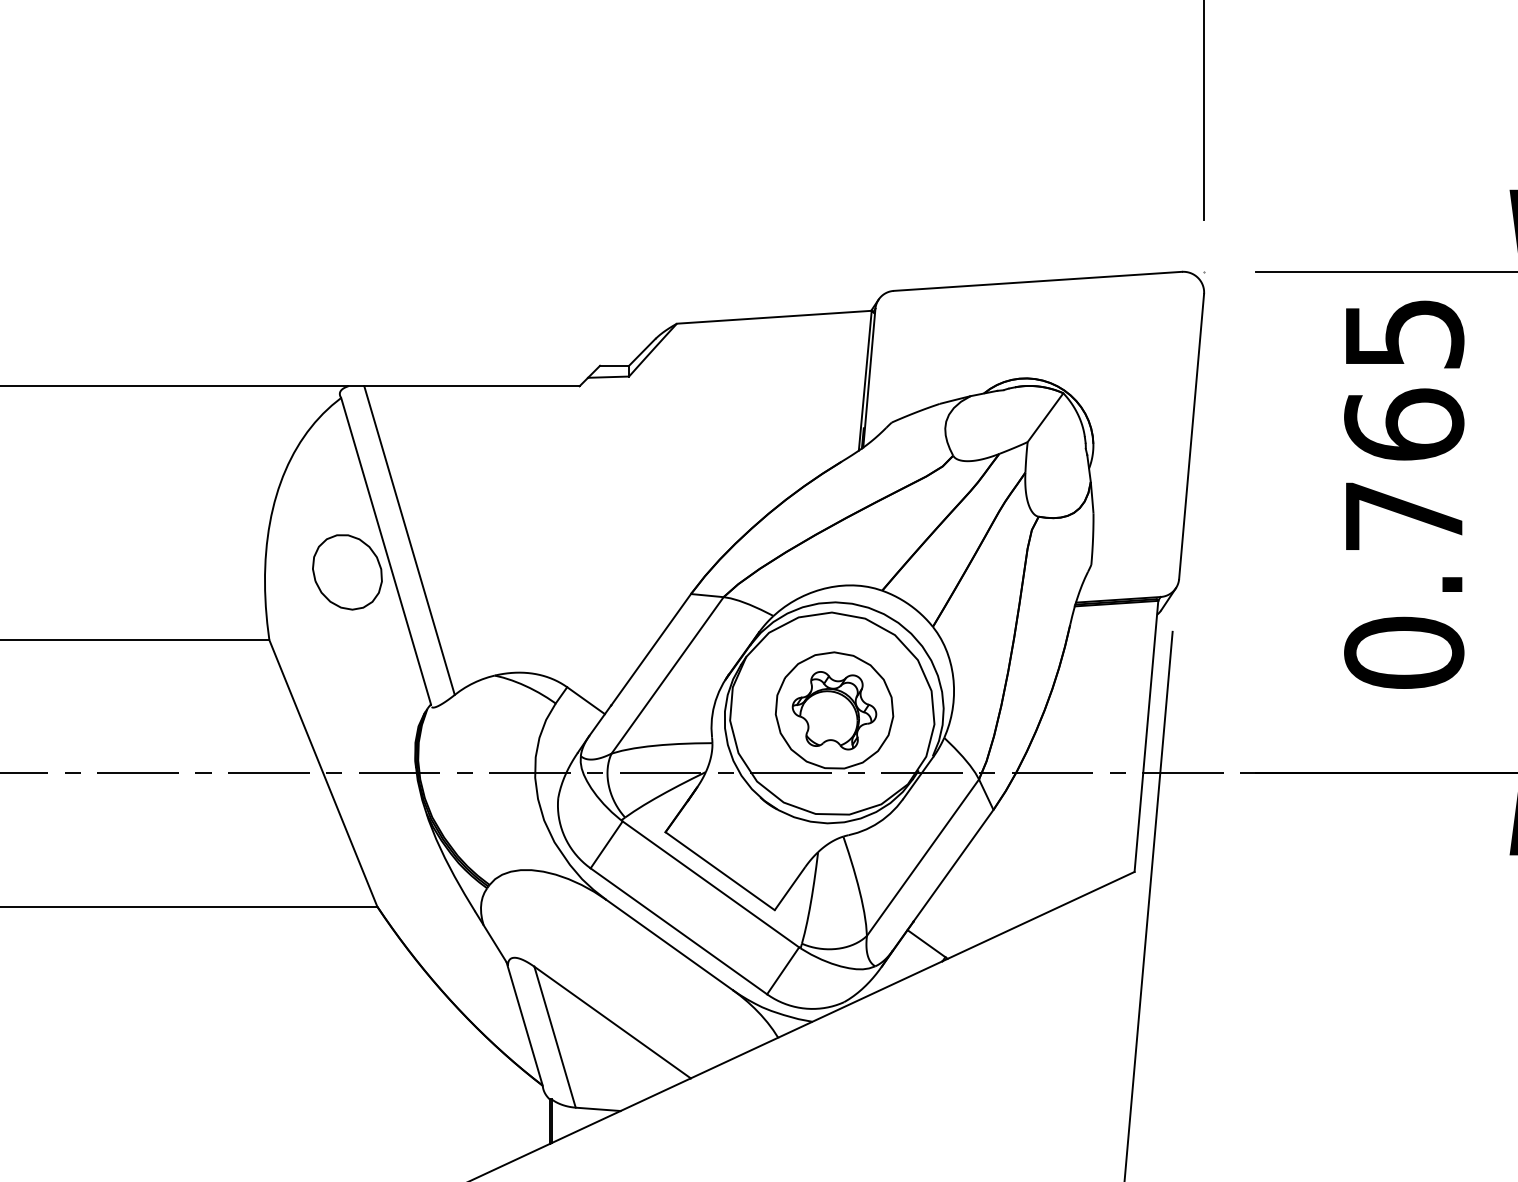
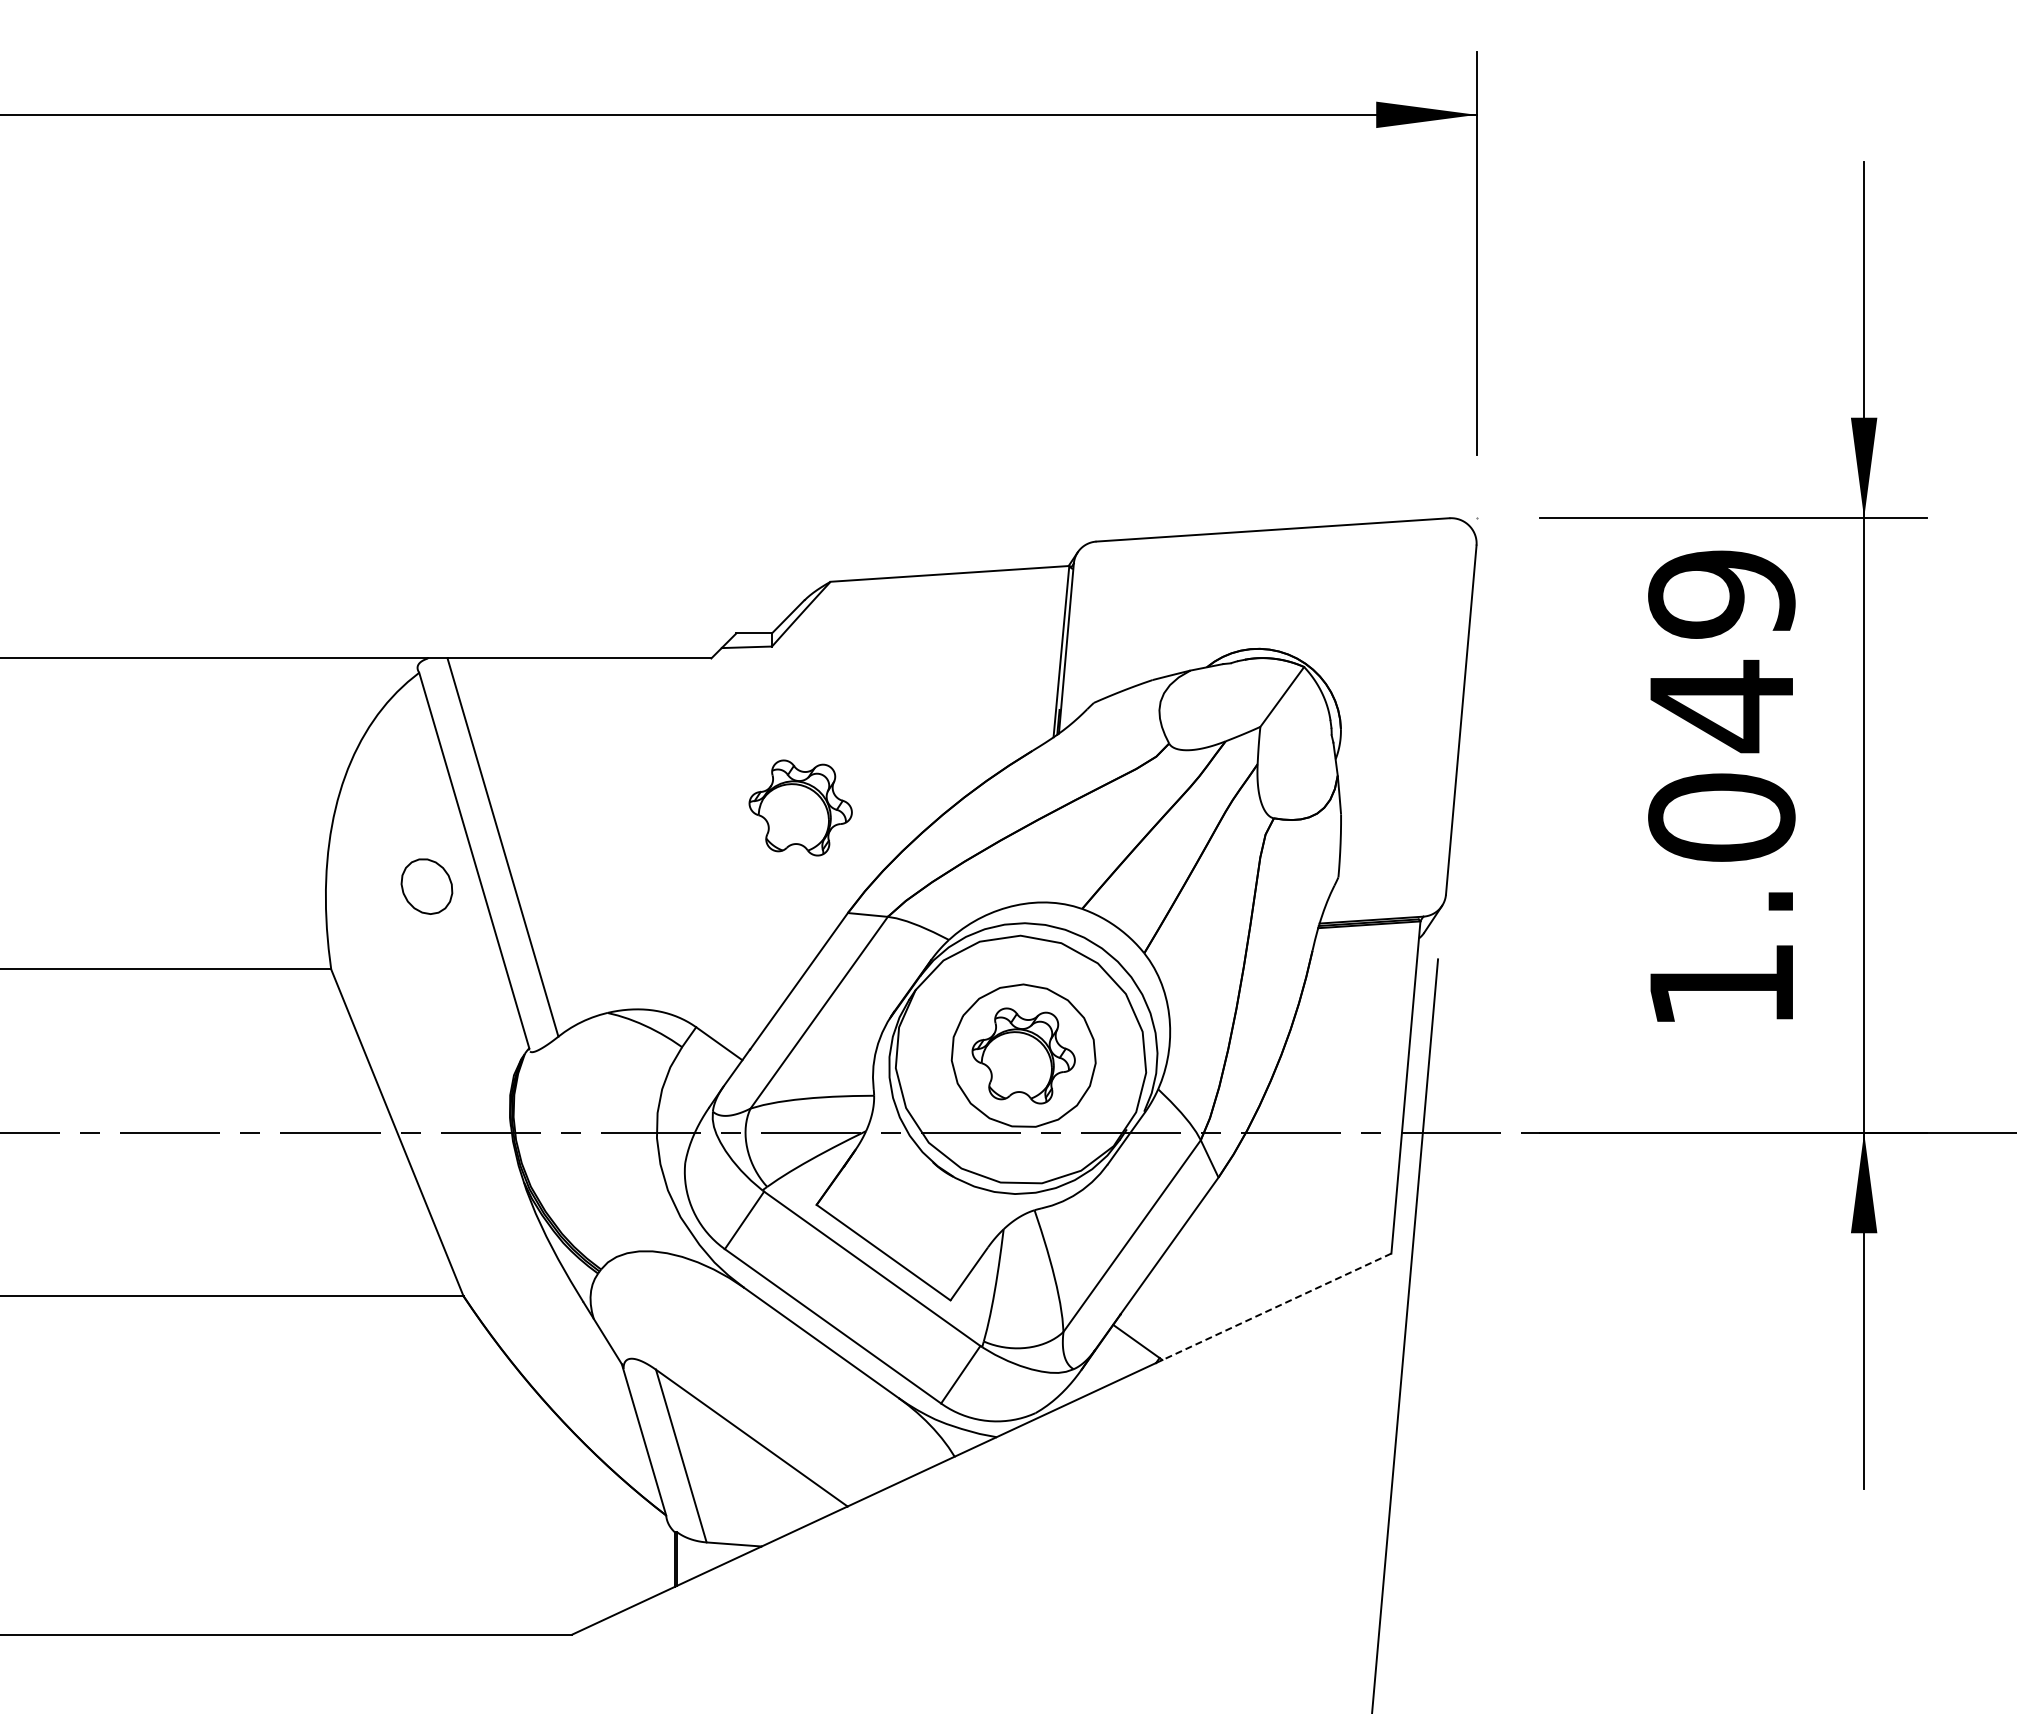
text: (1403, 493) -> (1721, 789), 0.765 -> 1.049
part: (652, 507) -> (800, 807), added
part: (347, 572) -> (426, 886), size x0.6
line: (1040, 915) -> (1276, 1307), solid -> dashed

